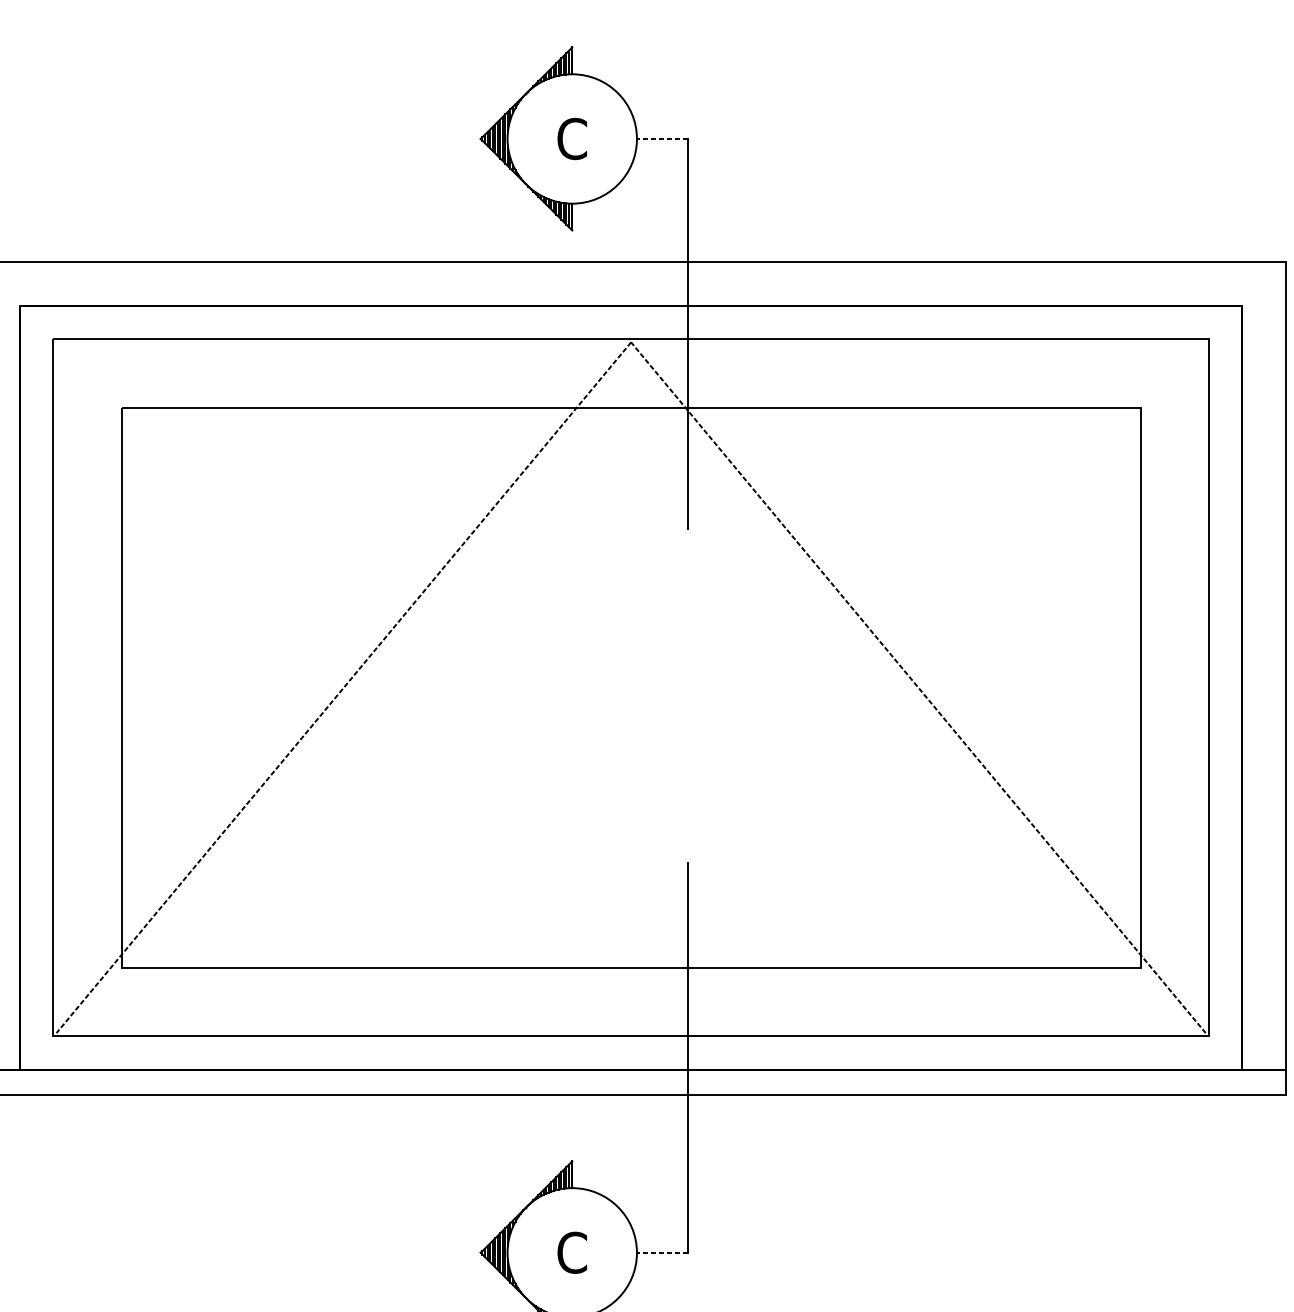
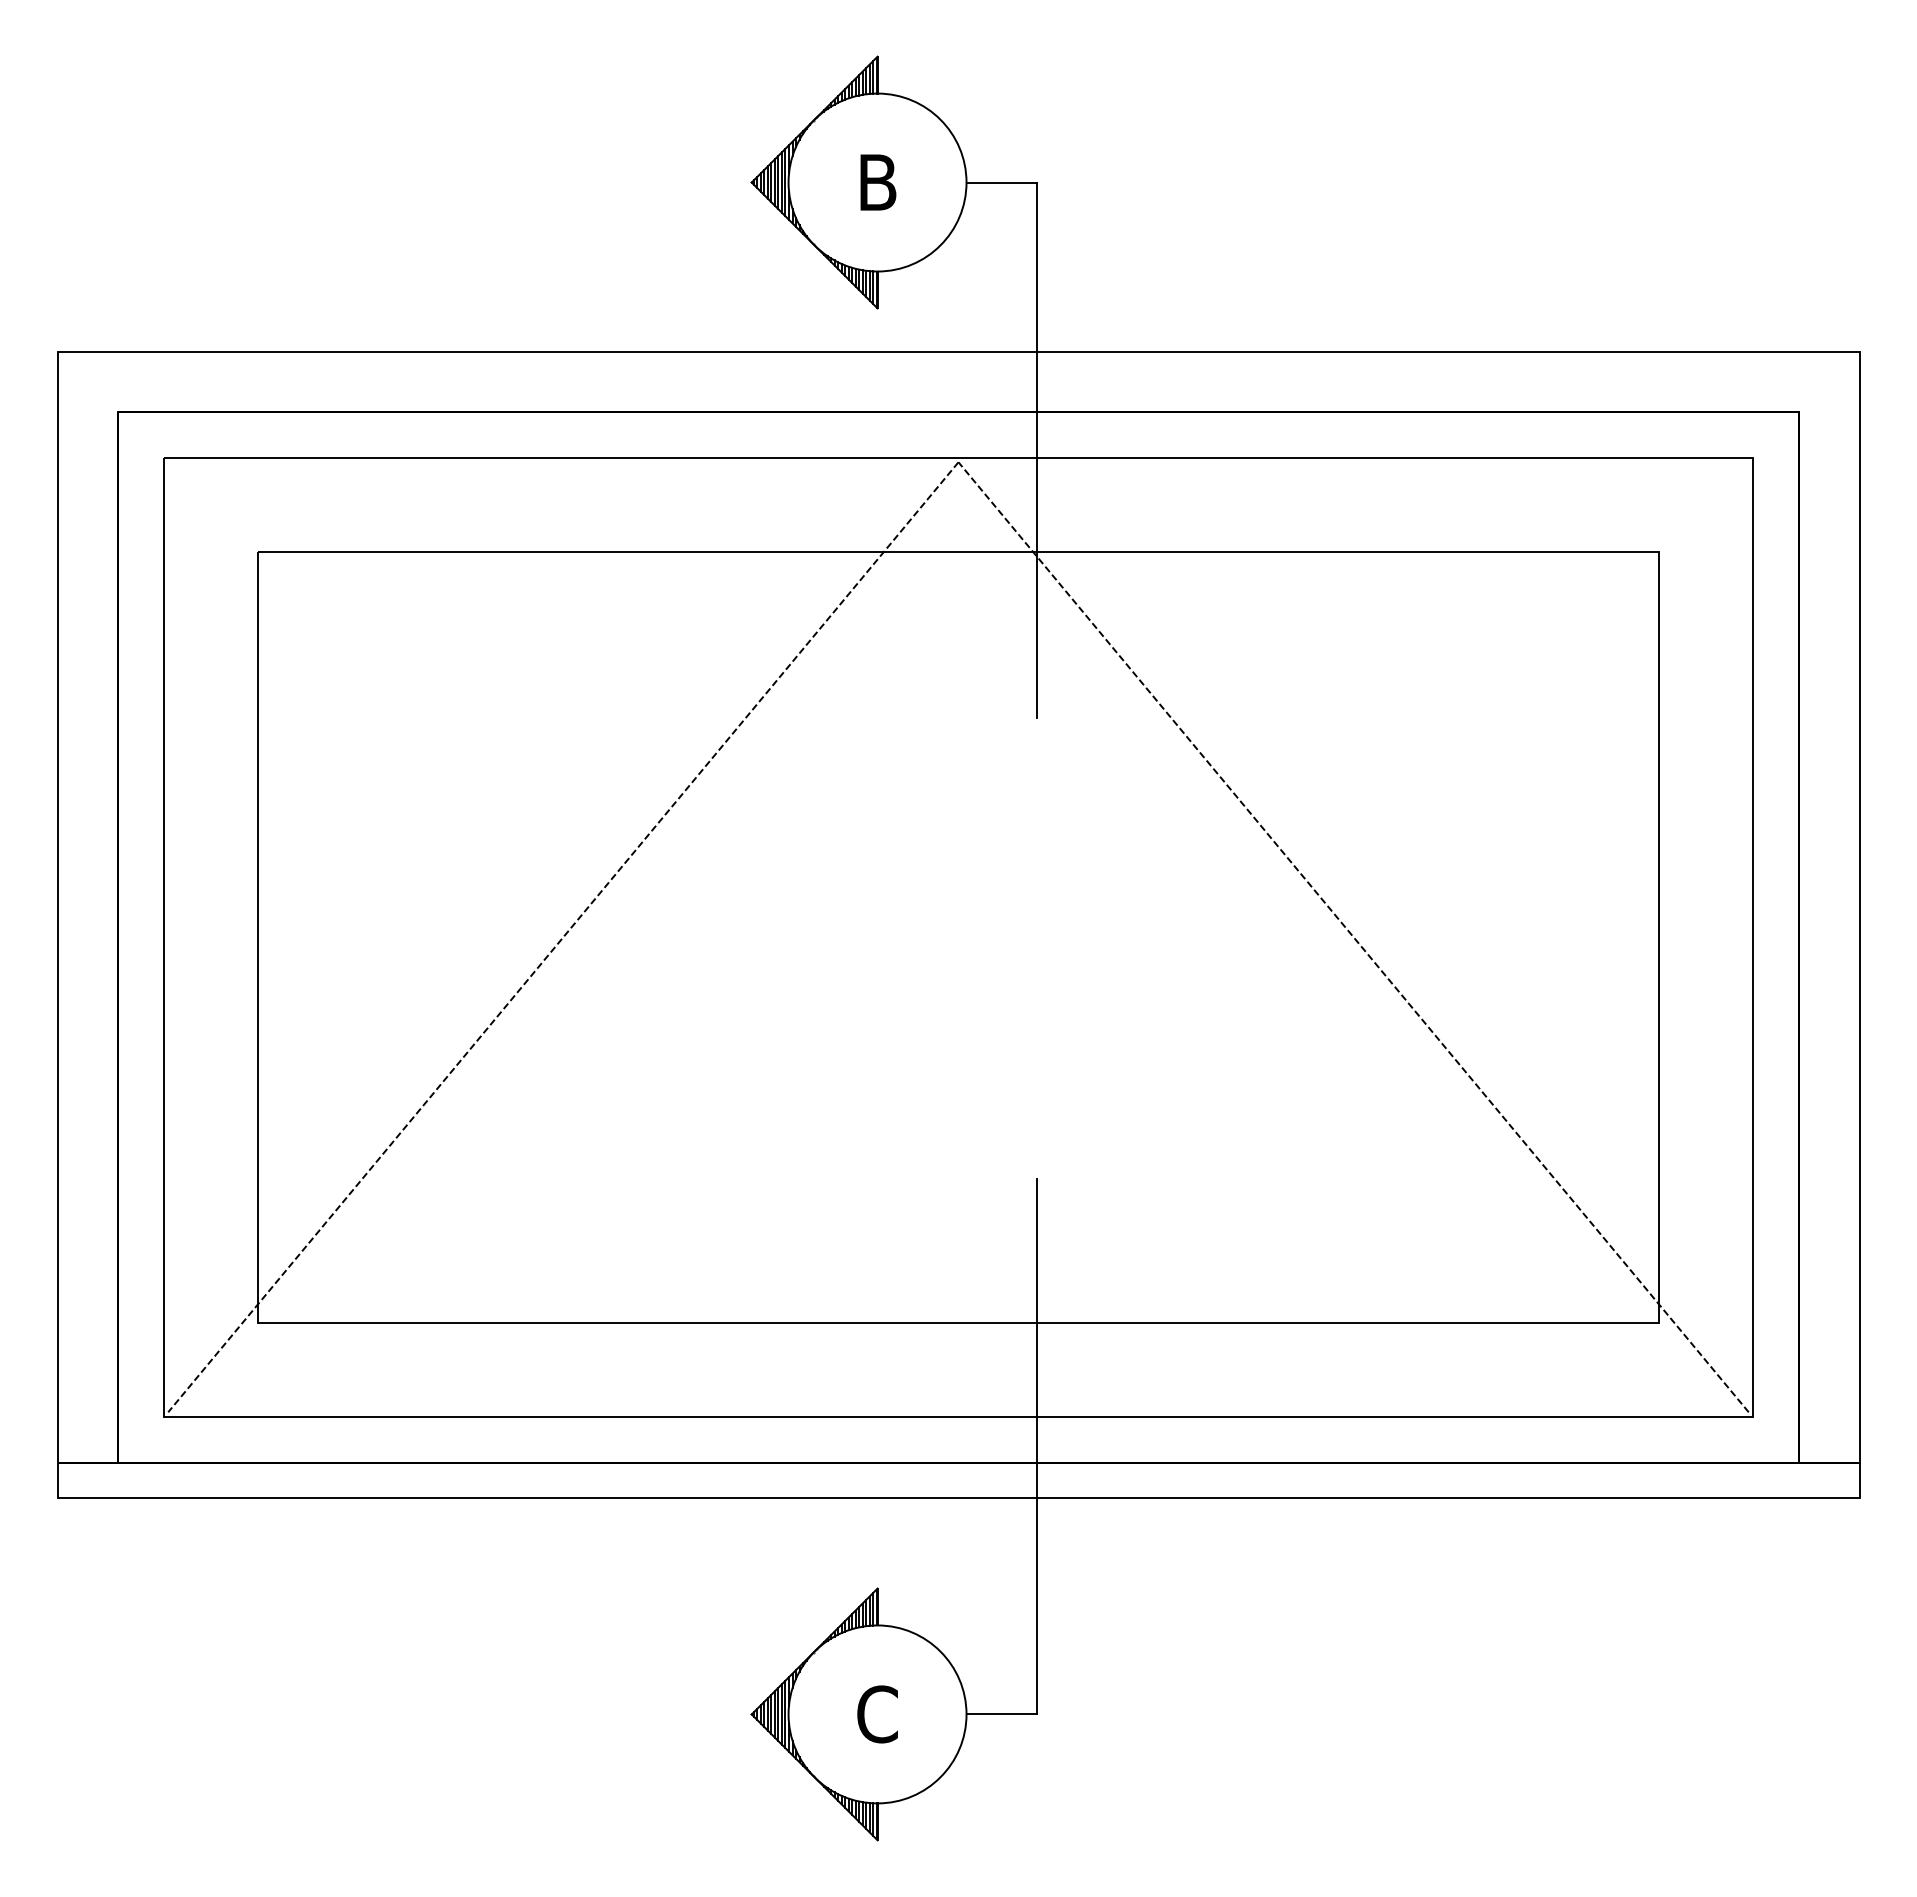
text: (572, 138) -> (877, 182), C -> B
line: (662, 138) -> (1001, 182), dashed -> solid
line: (662, 1252) -> (1001, 1714), dashed -> solid

